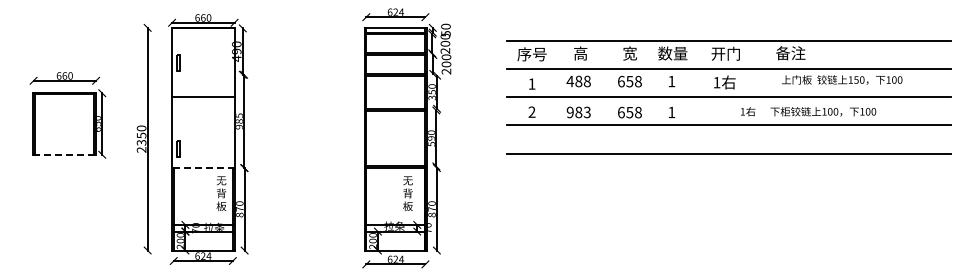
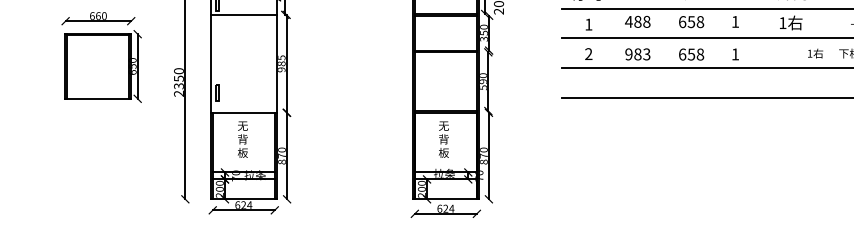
line: (203, 96) -> (243, 14), moved
line: (64, 154) -> (98, 98), dashed -> solid
line: (202, 168) -> (242, 113), dashed -> solid
text: (221, 193) -> (242, 139), moved
text: (407, 193) -> (443, 139), moved

